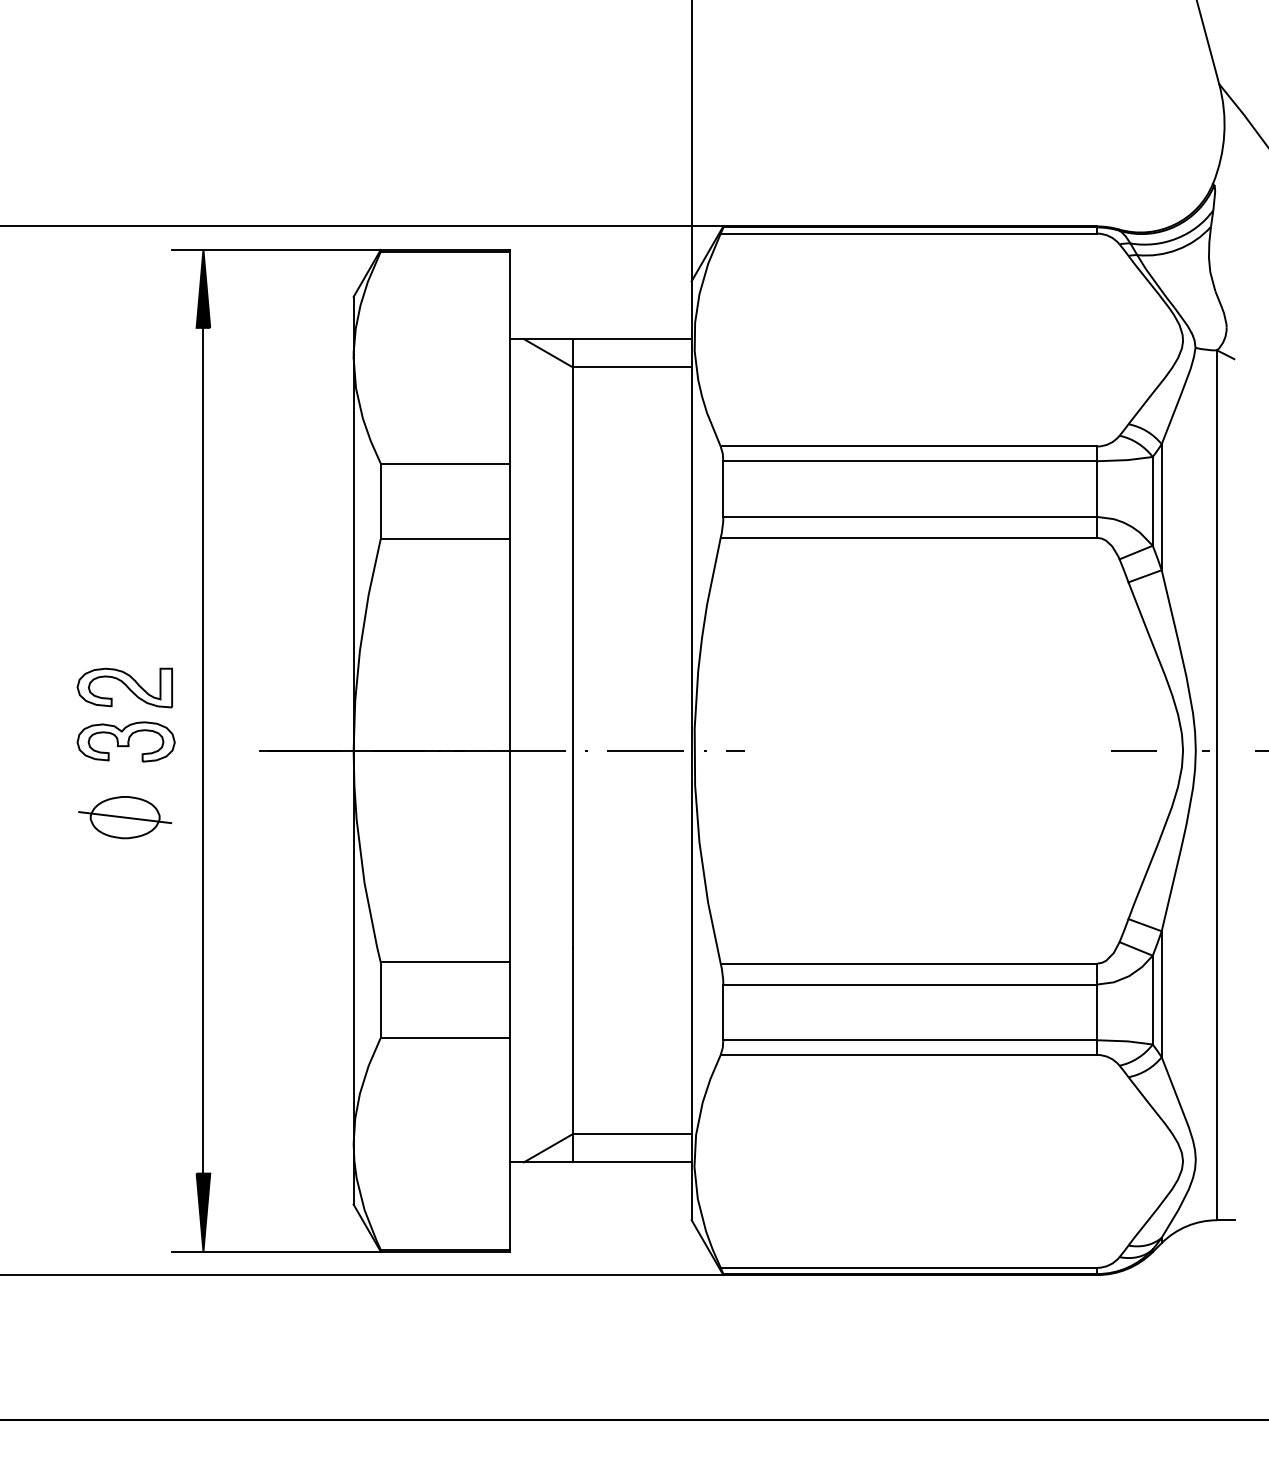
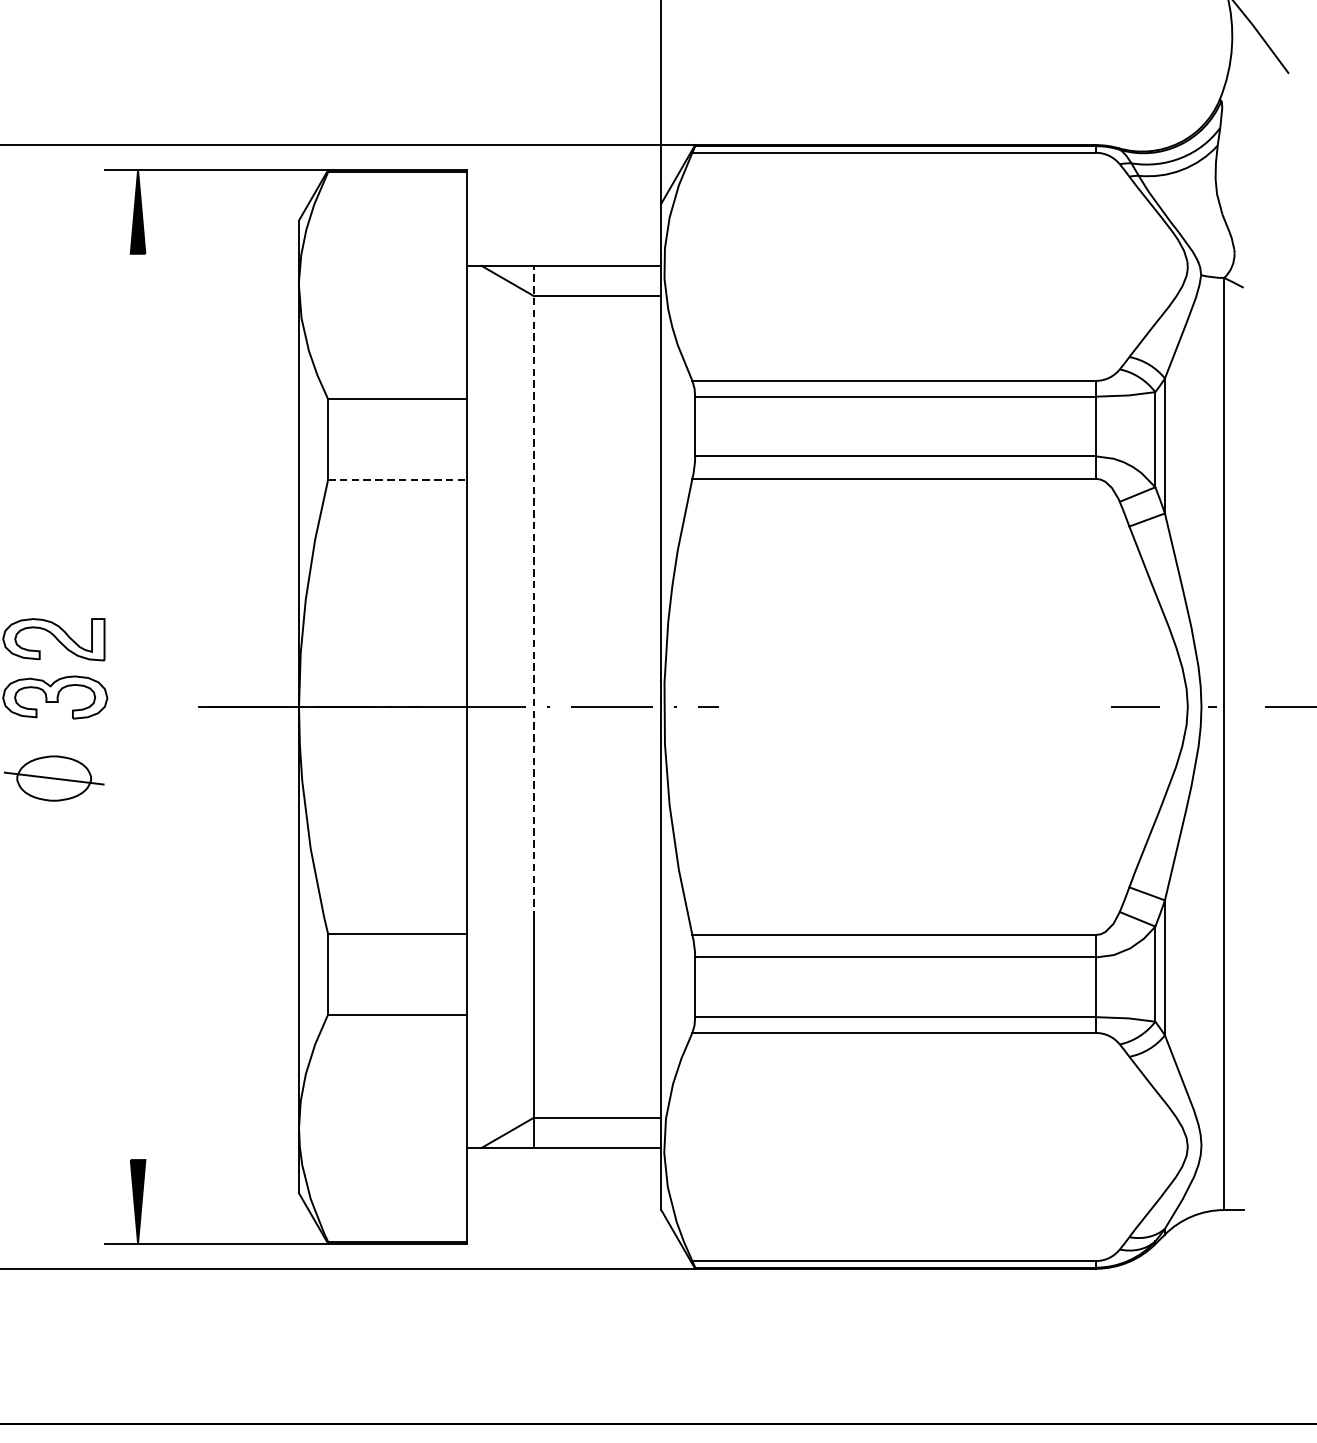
line: (445, 539) -> (397, 480), solid -> dashed
line: (572, 643) -> (533, 592), solid -> dashed
line: (203, 750) -> (138, 706), removed

